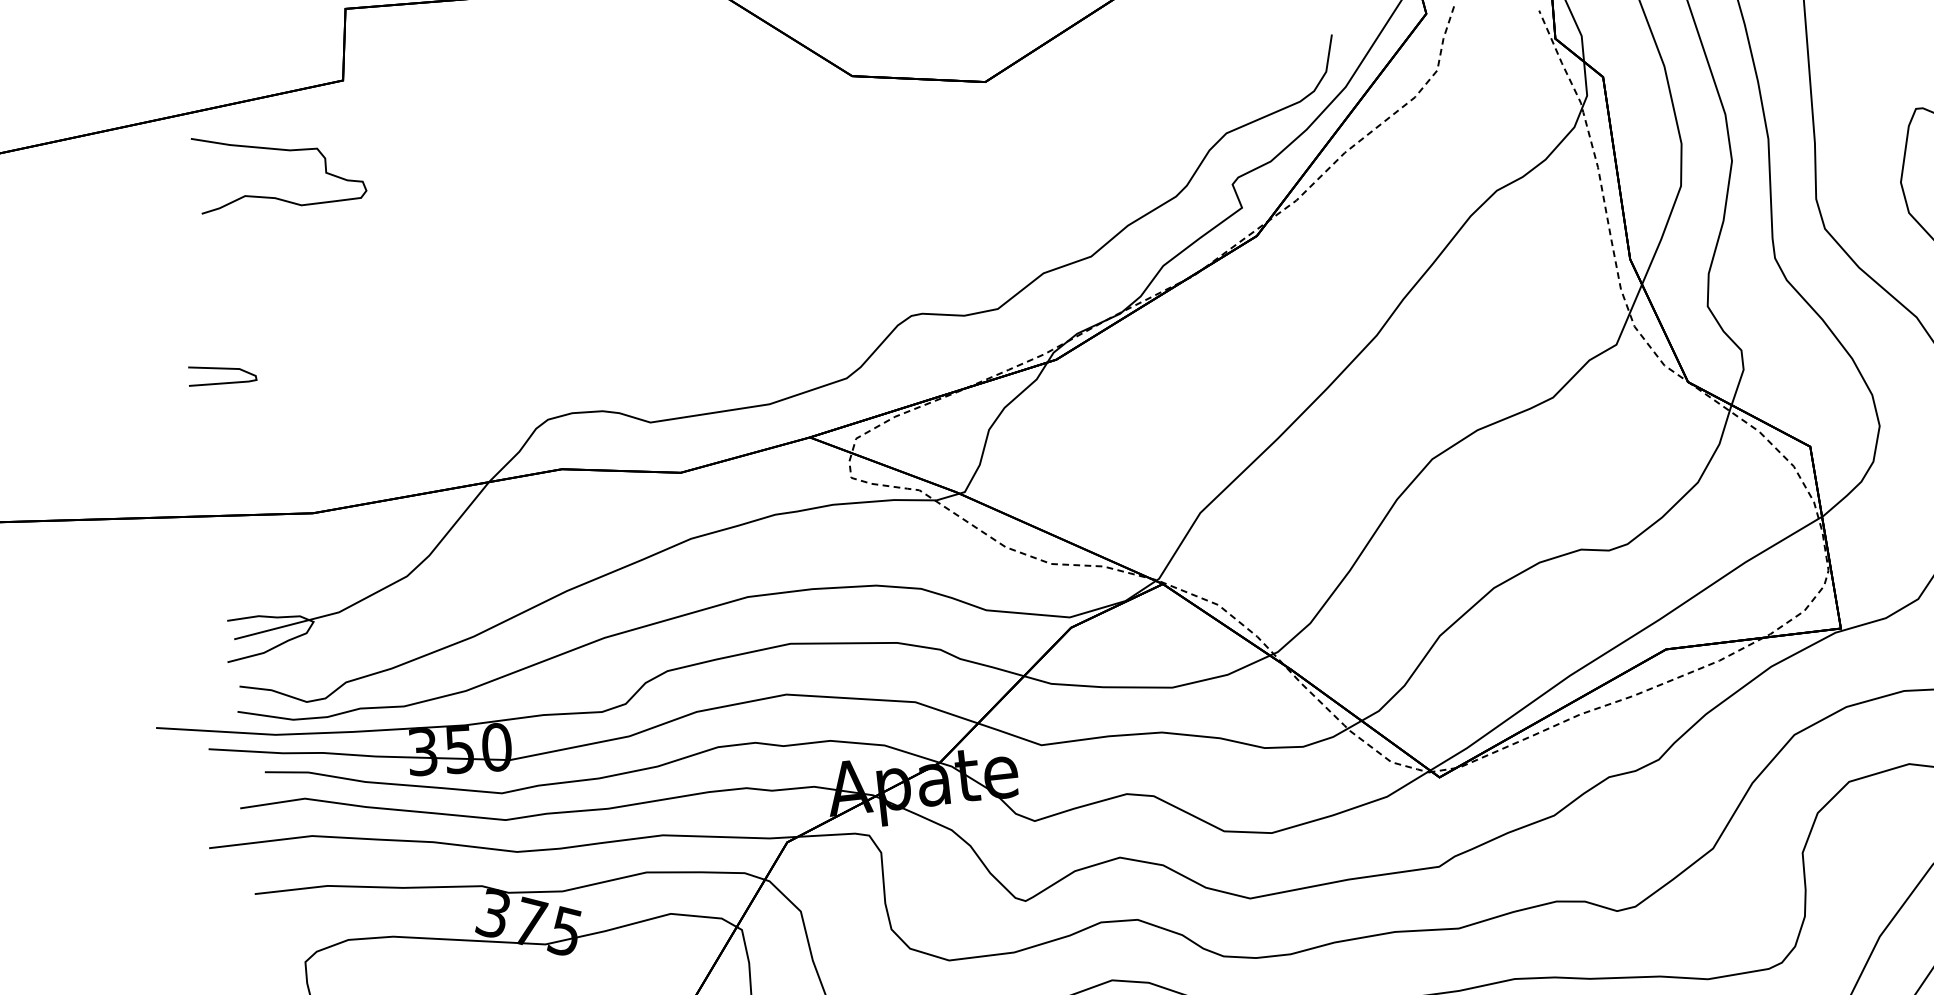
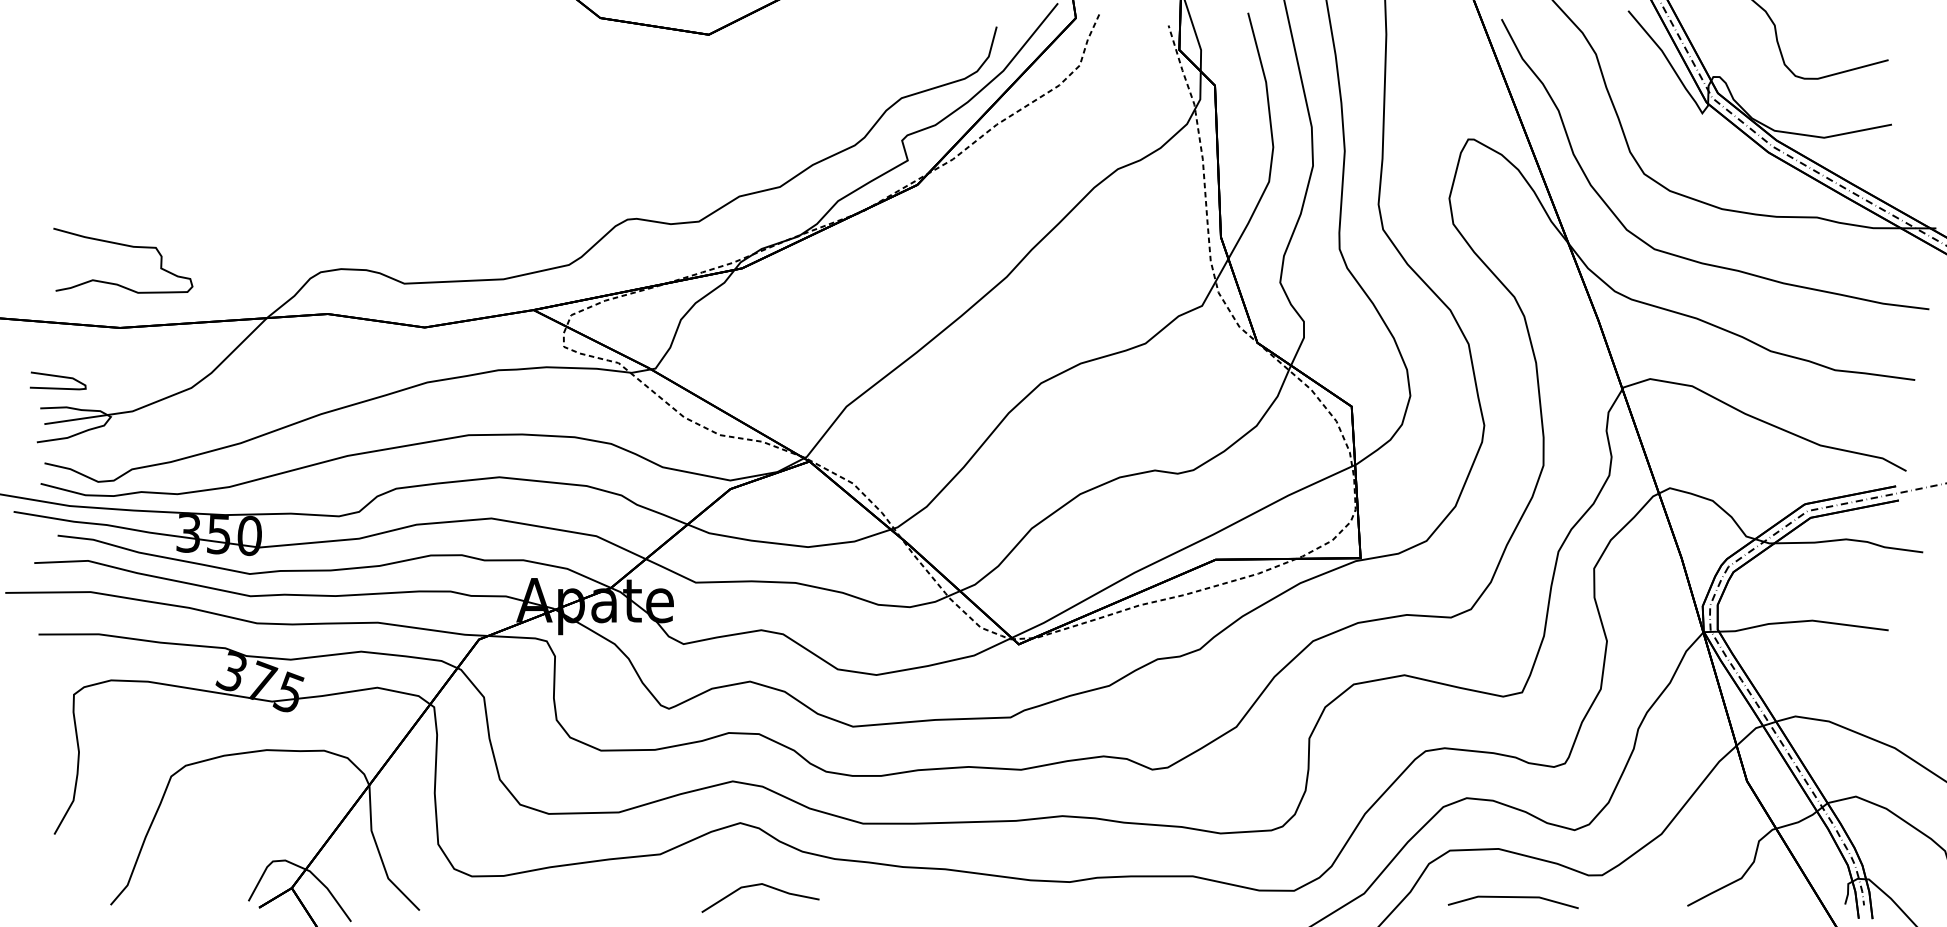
curve: (280, 151) -> (125, 246), moved
curve: (220, 370) -> (57, 377), moved

